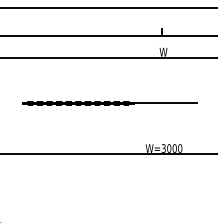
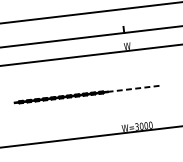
line: (165, 103) -> (134, 89), solid -> dashed

